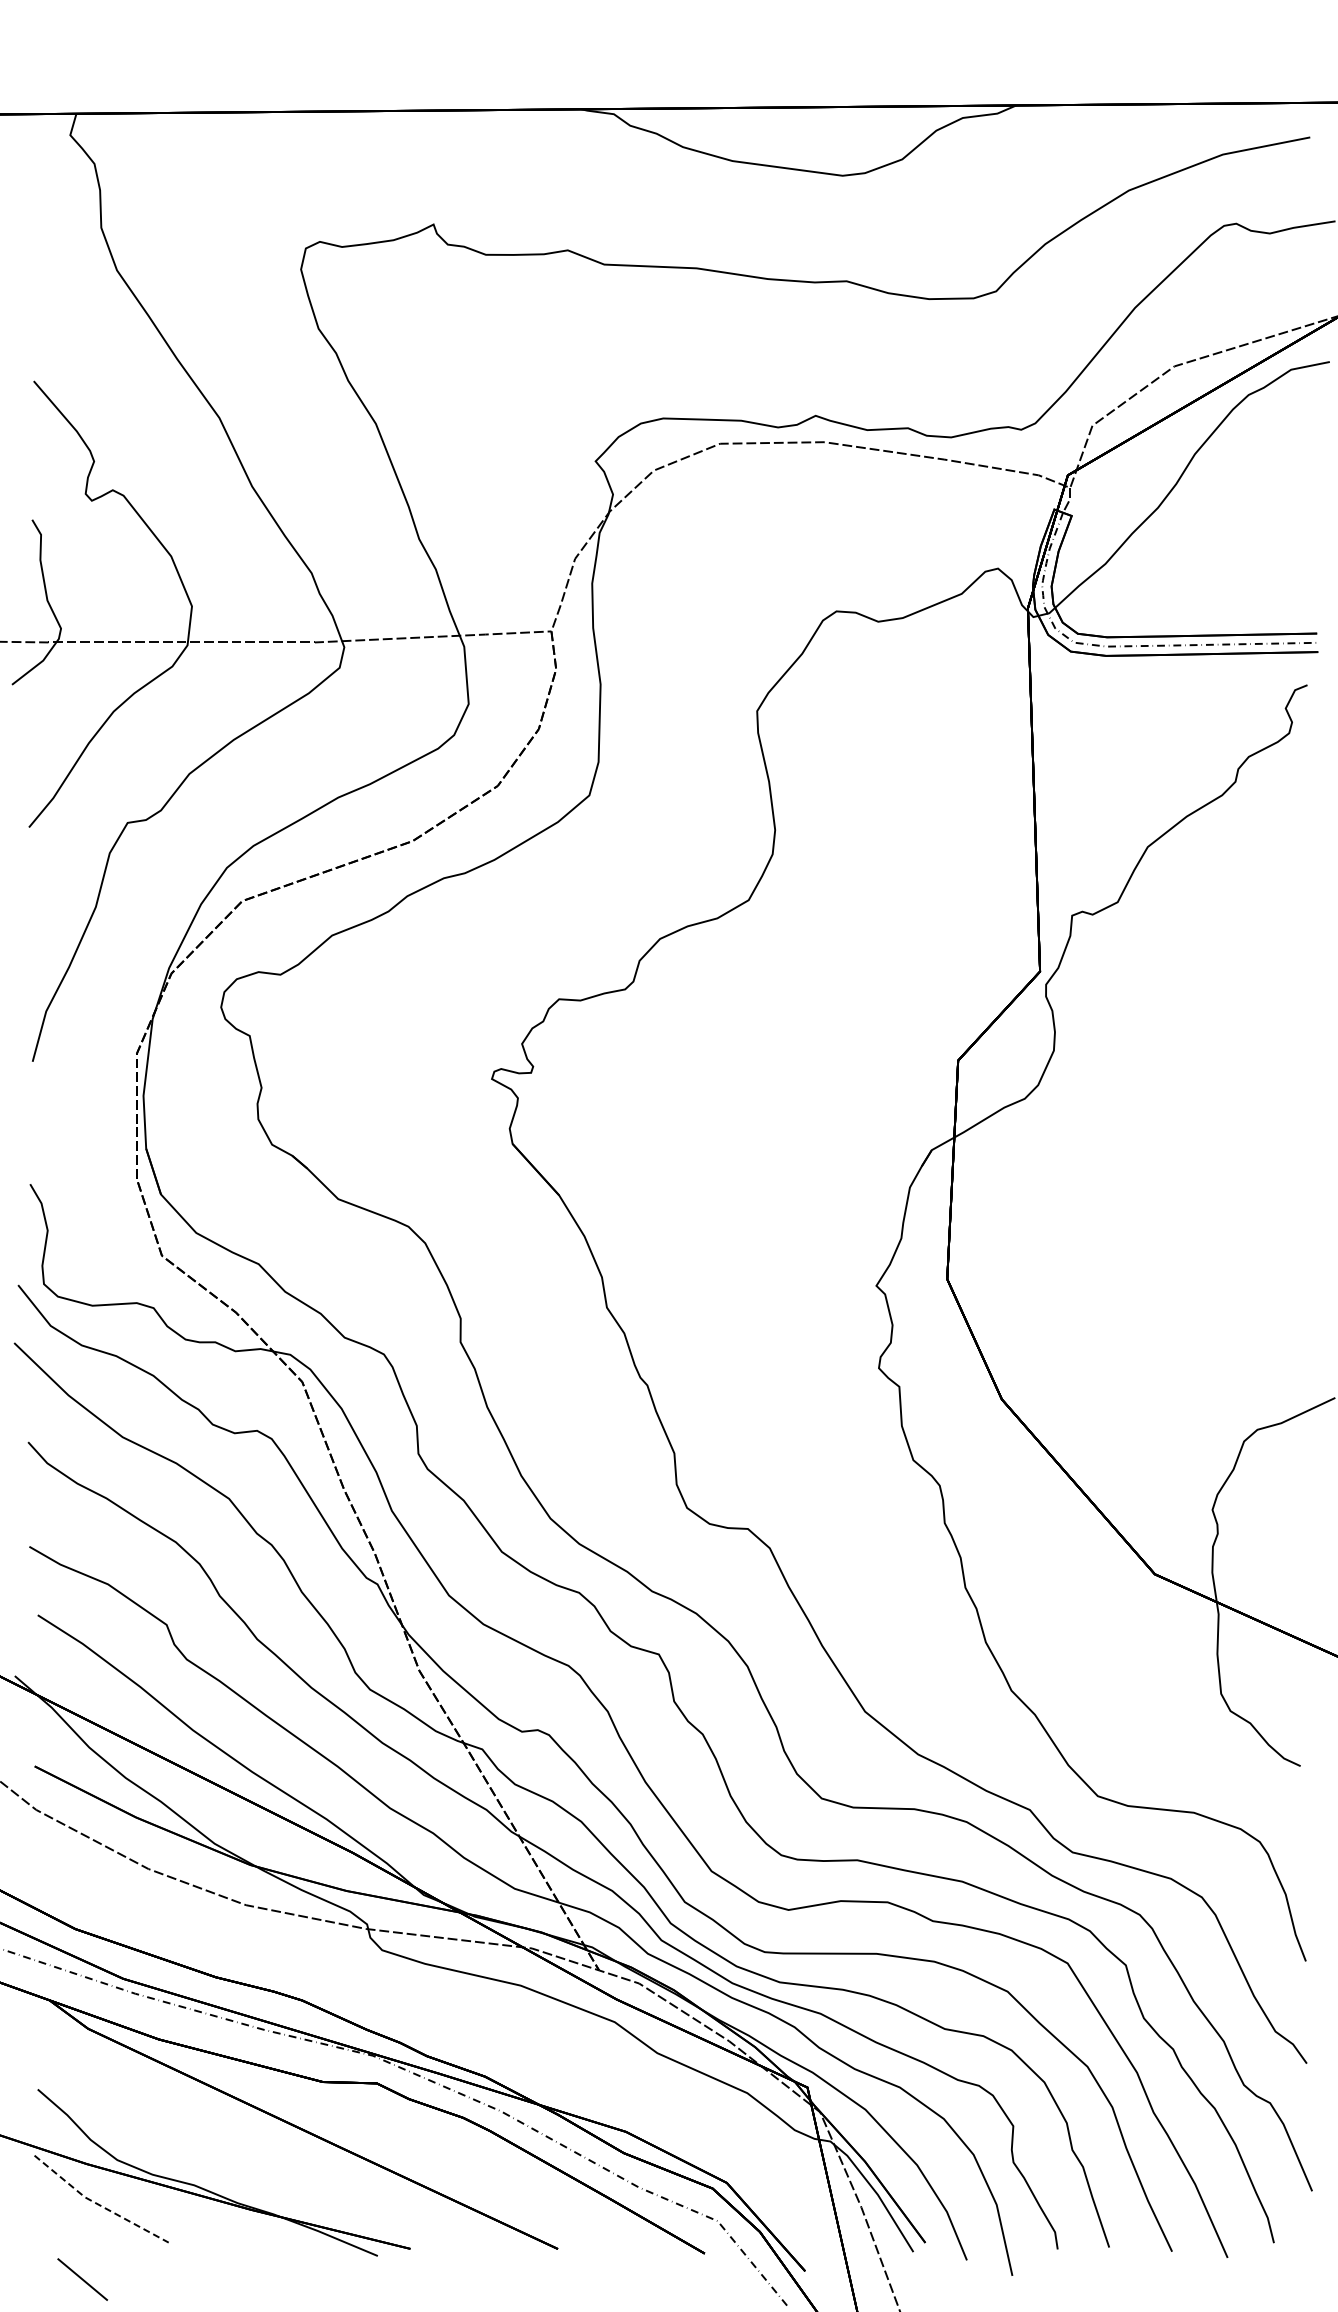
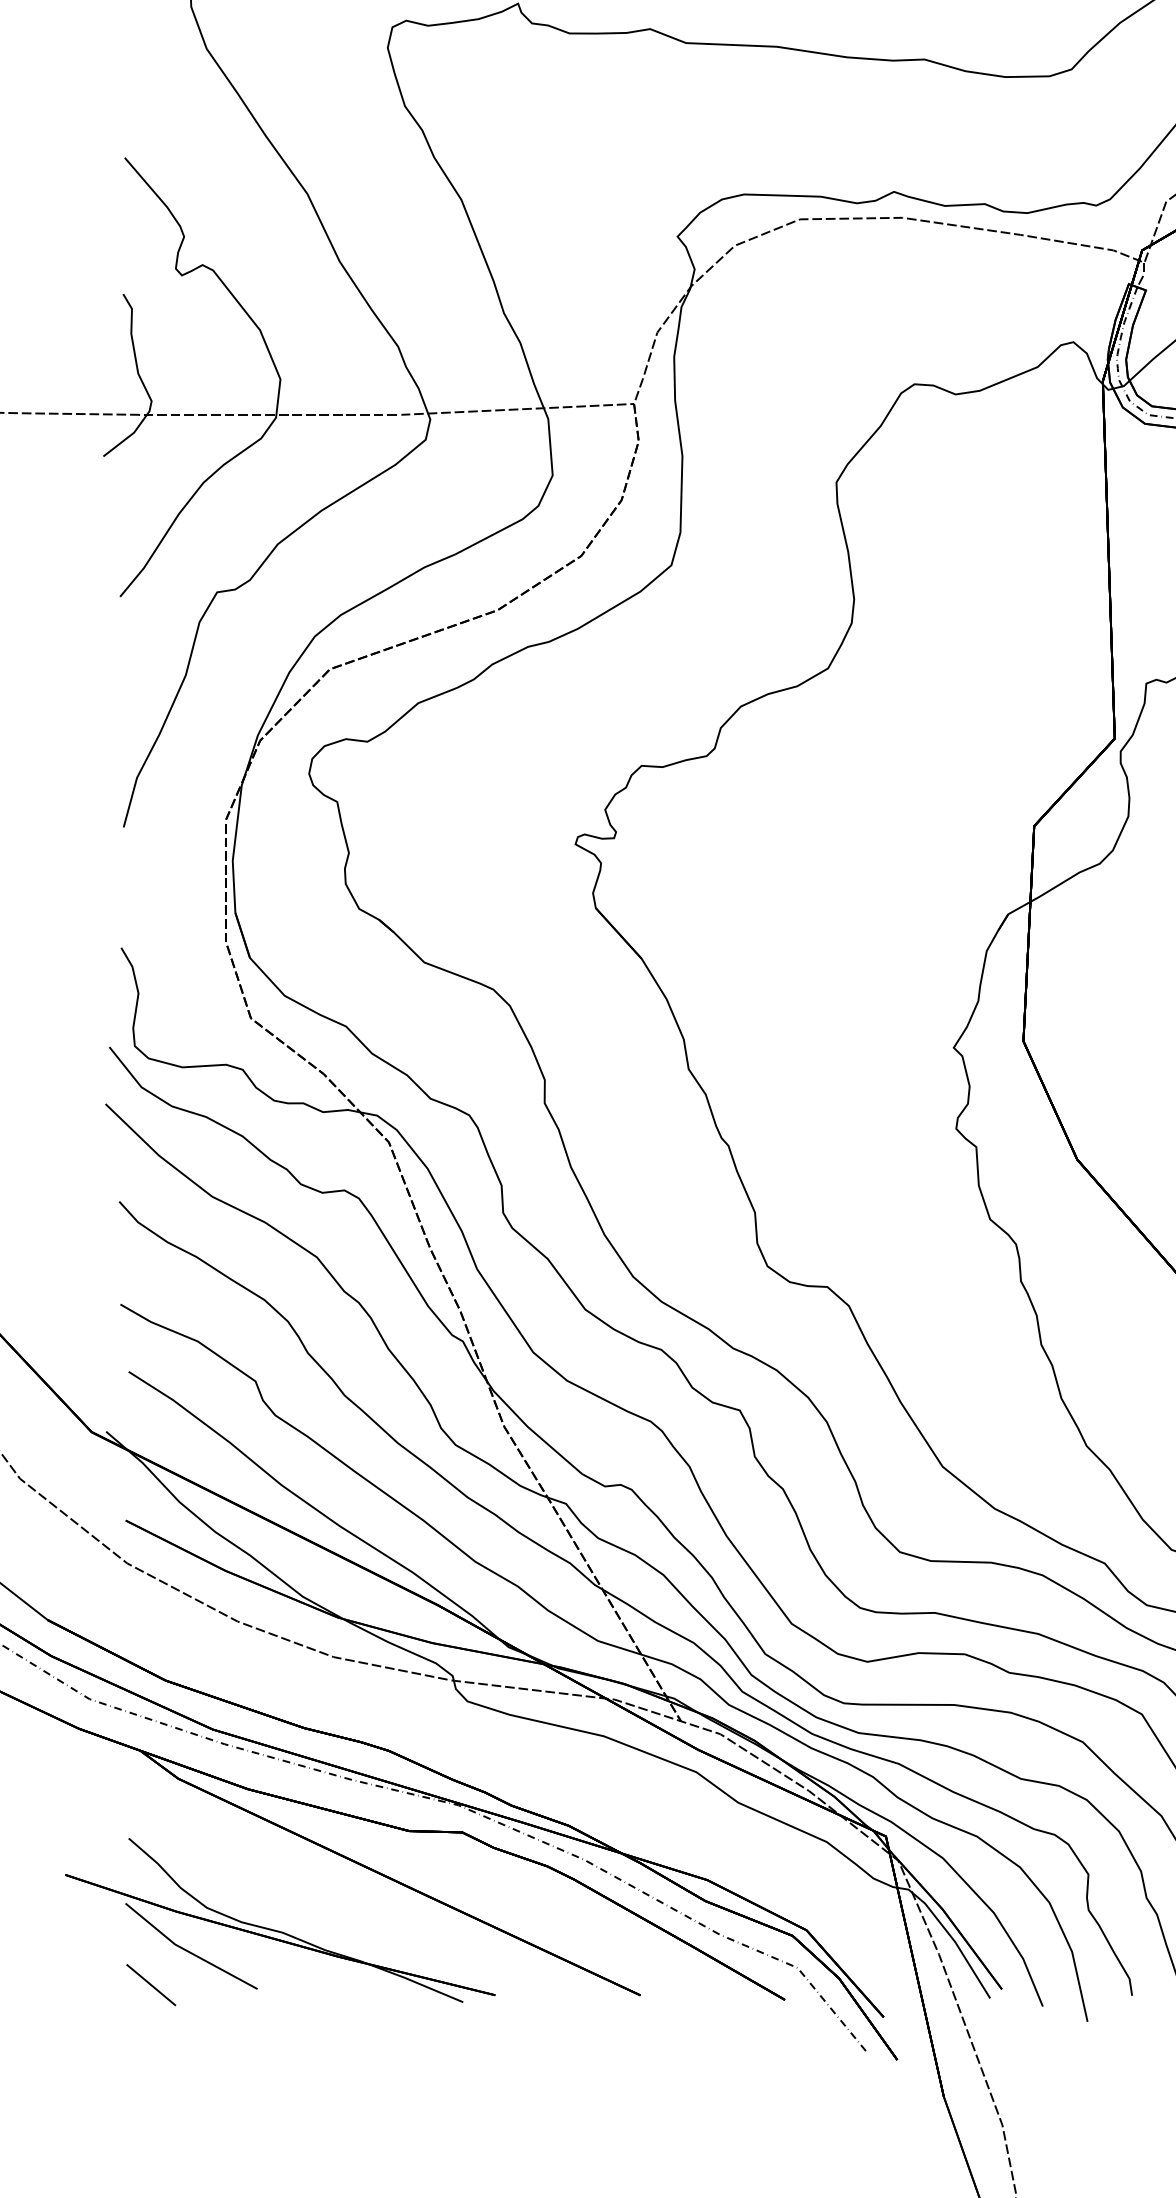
line: (98, 2204) -> (188, 1951), dashed -> solid
line: (82, 2279) -> (151, 1985), moved

